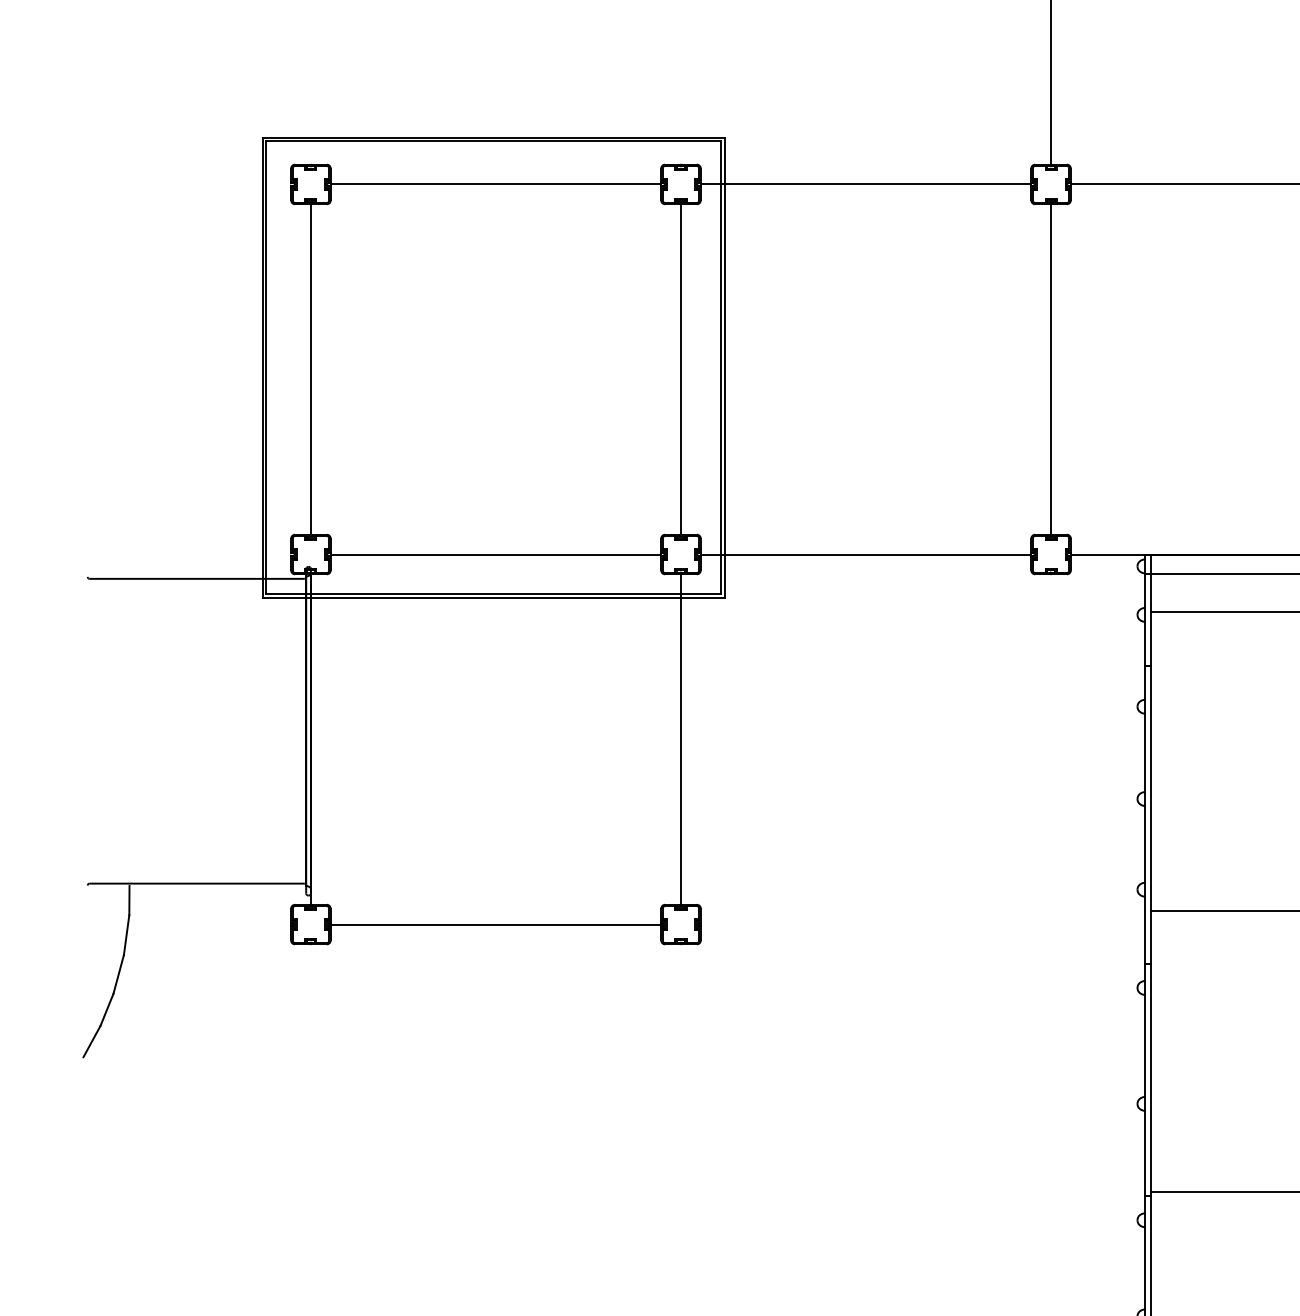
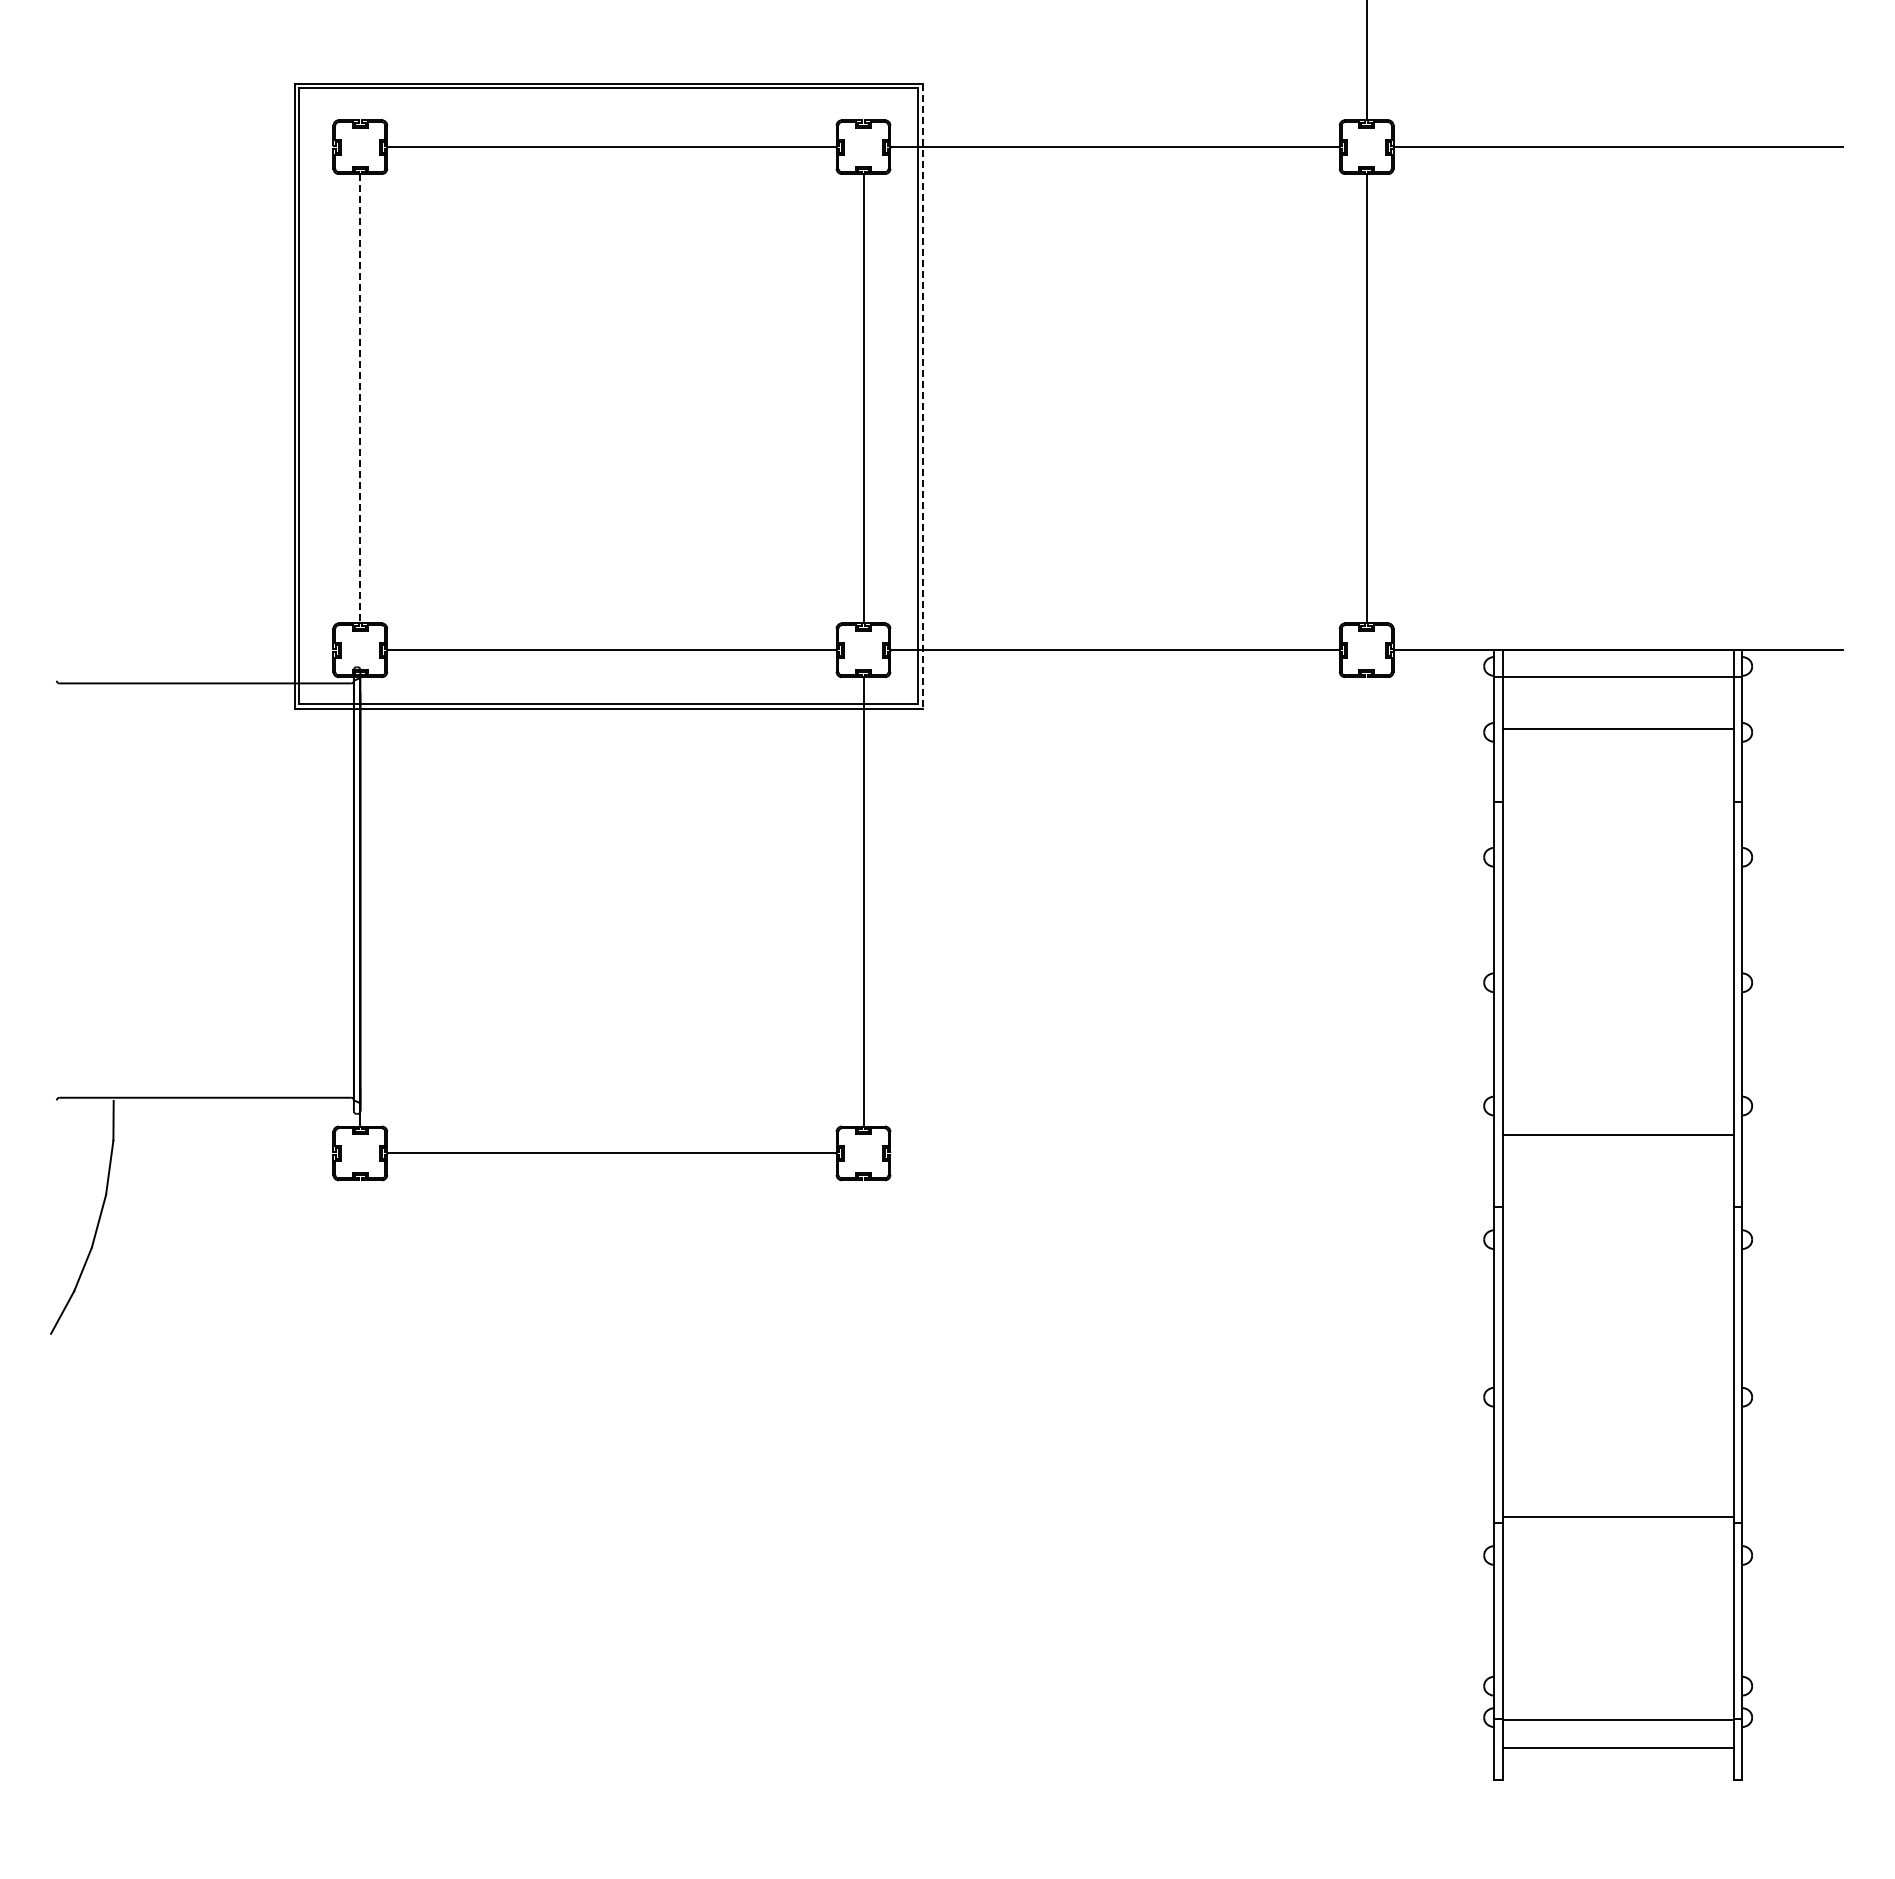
line: (724, 367) -> (922, 396), solid -> dashed
line: (311, 369) -> (360, 398), solid -> dashed

